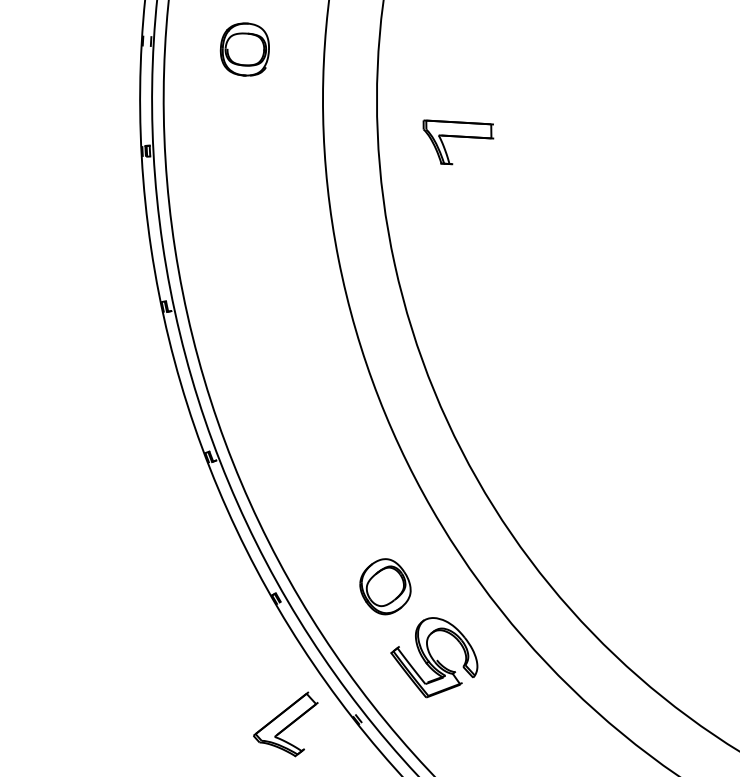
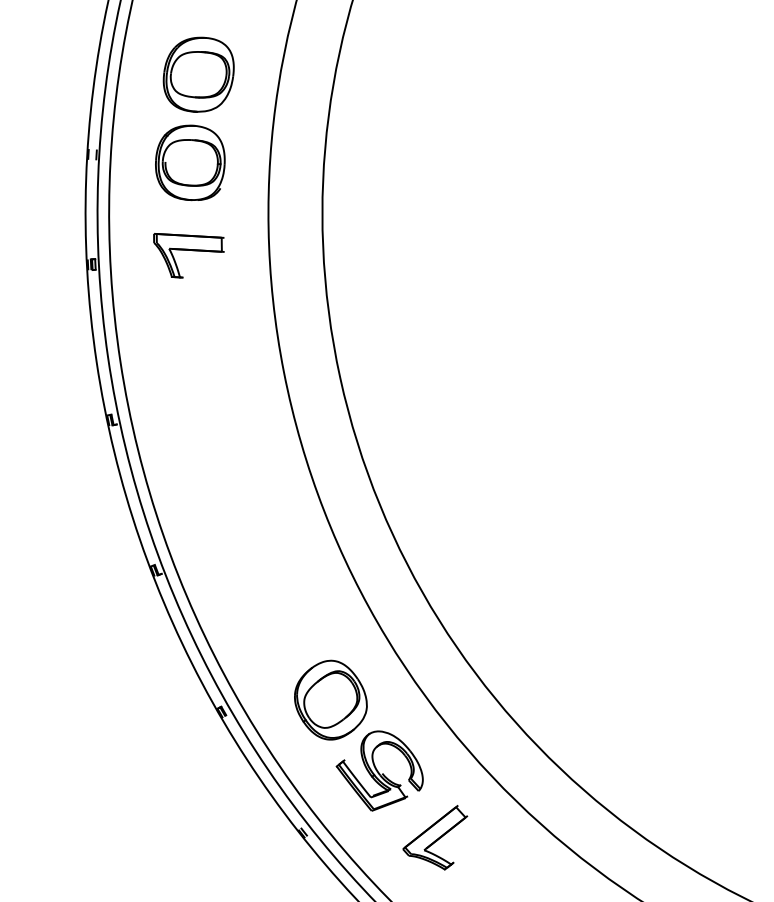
part: (245, 49) -> (190, 162), size x1.43
part: (458, 142) -> (188, 255), moved
part: (385, 586) -> (330, 699), size x1.43
part: (286, 724) -> (435, 837), moved

